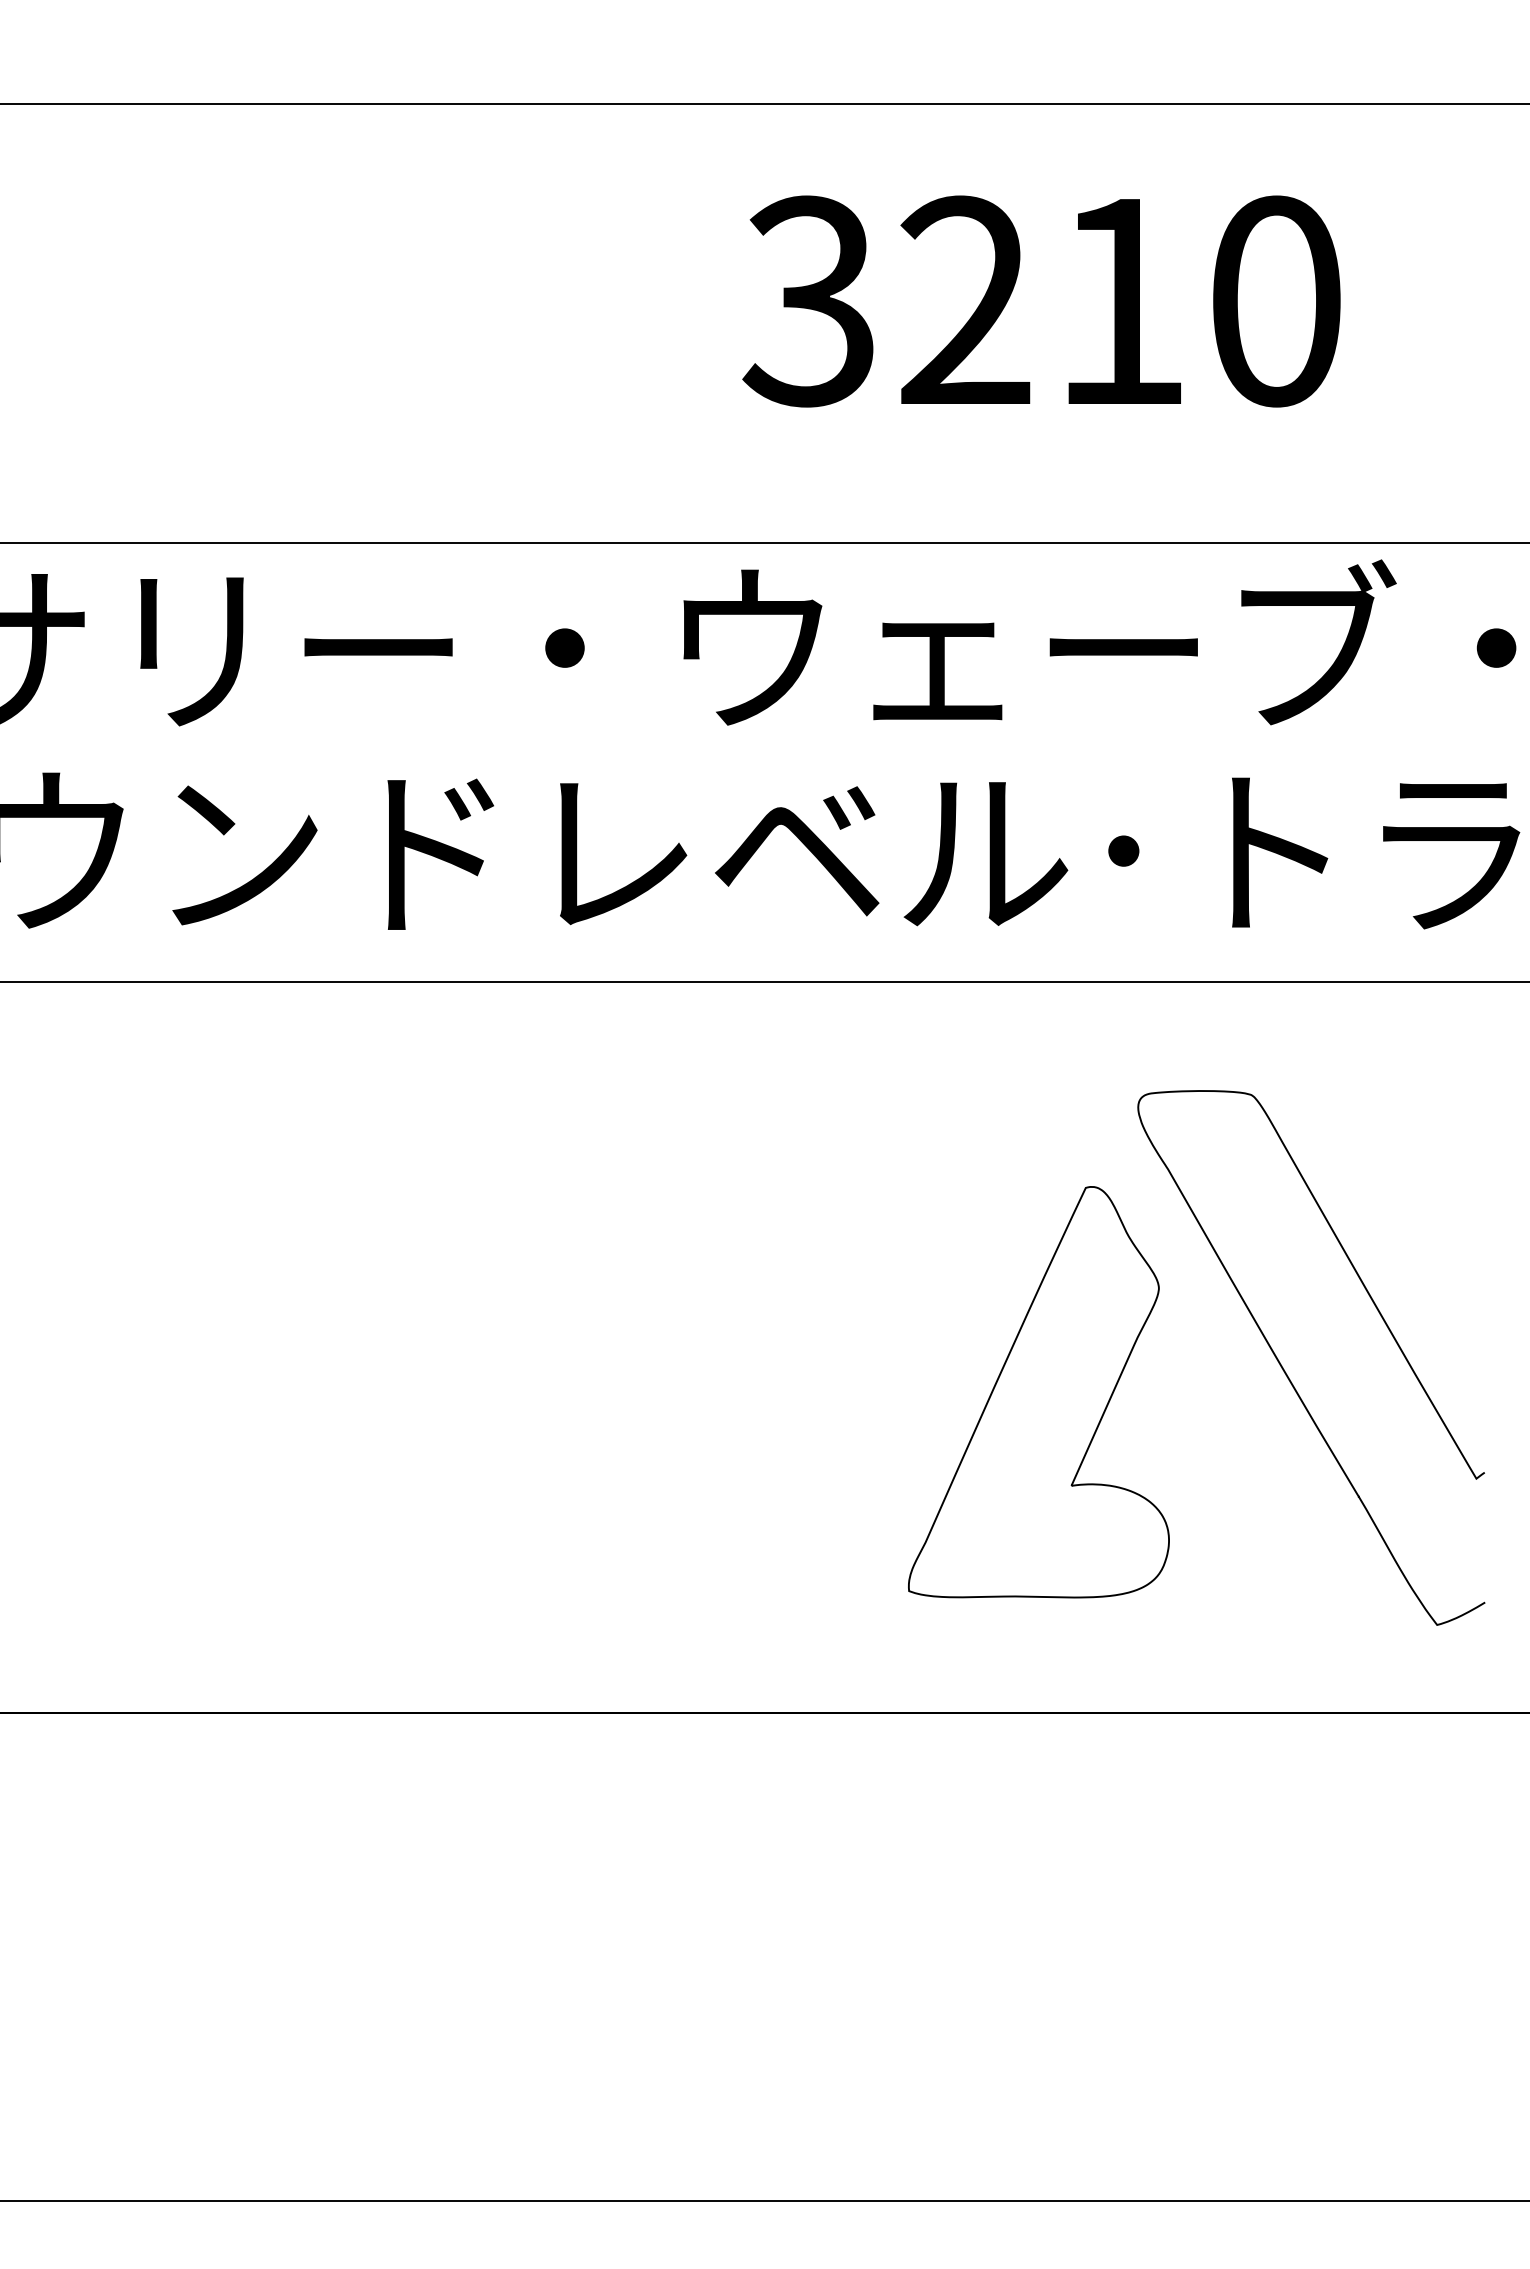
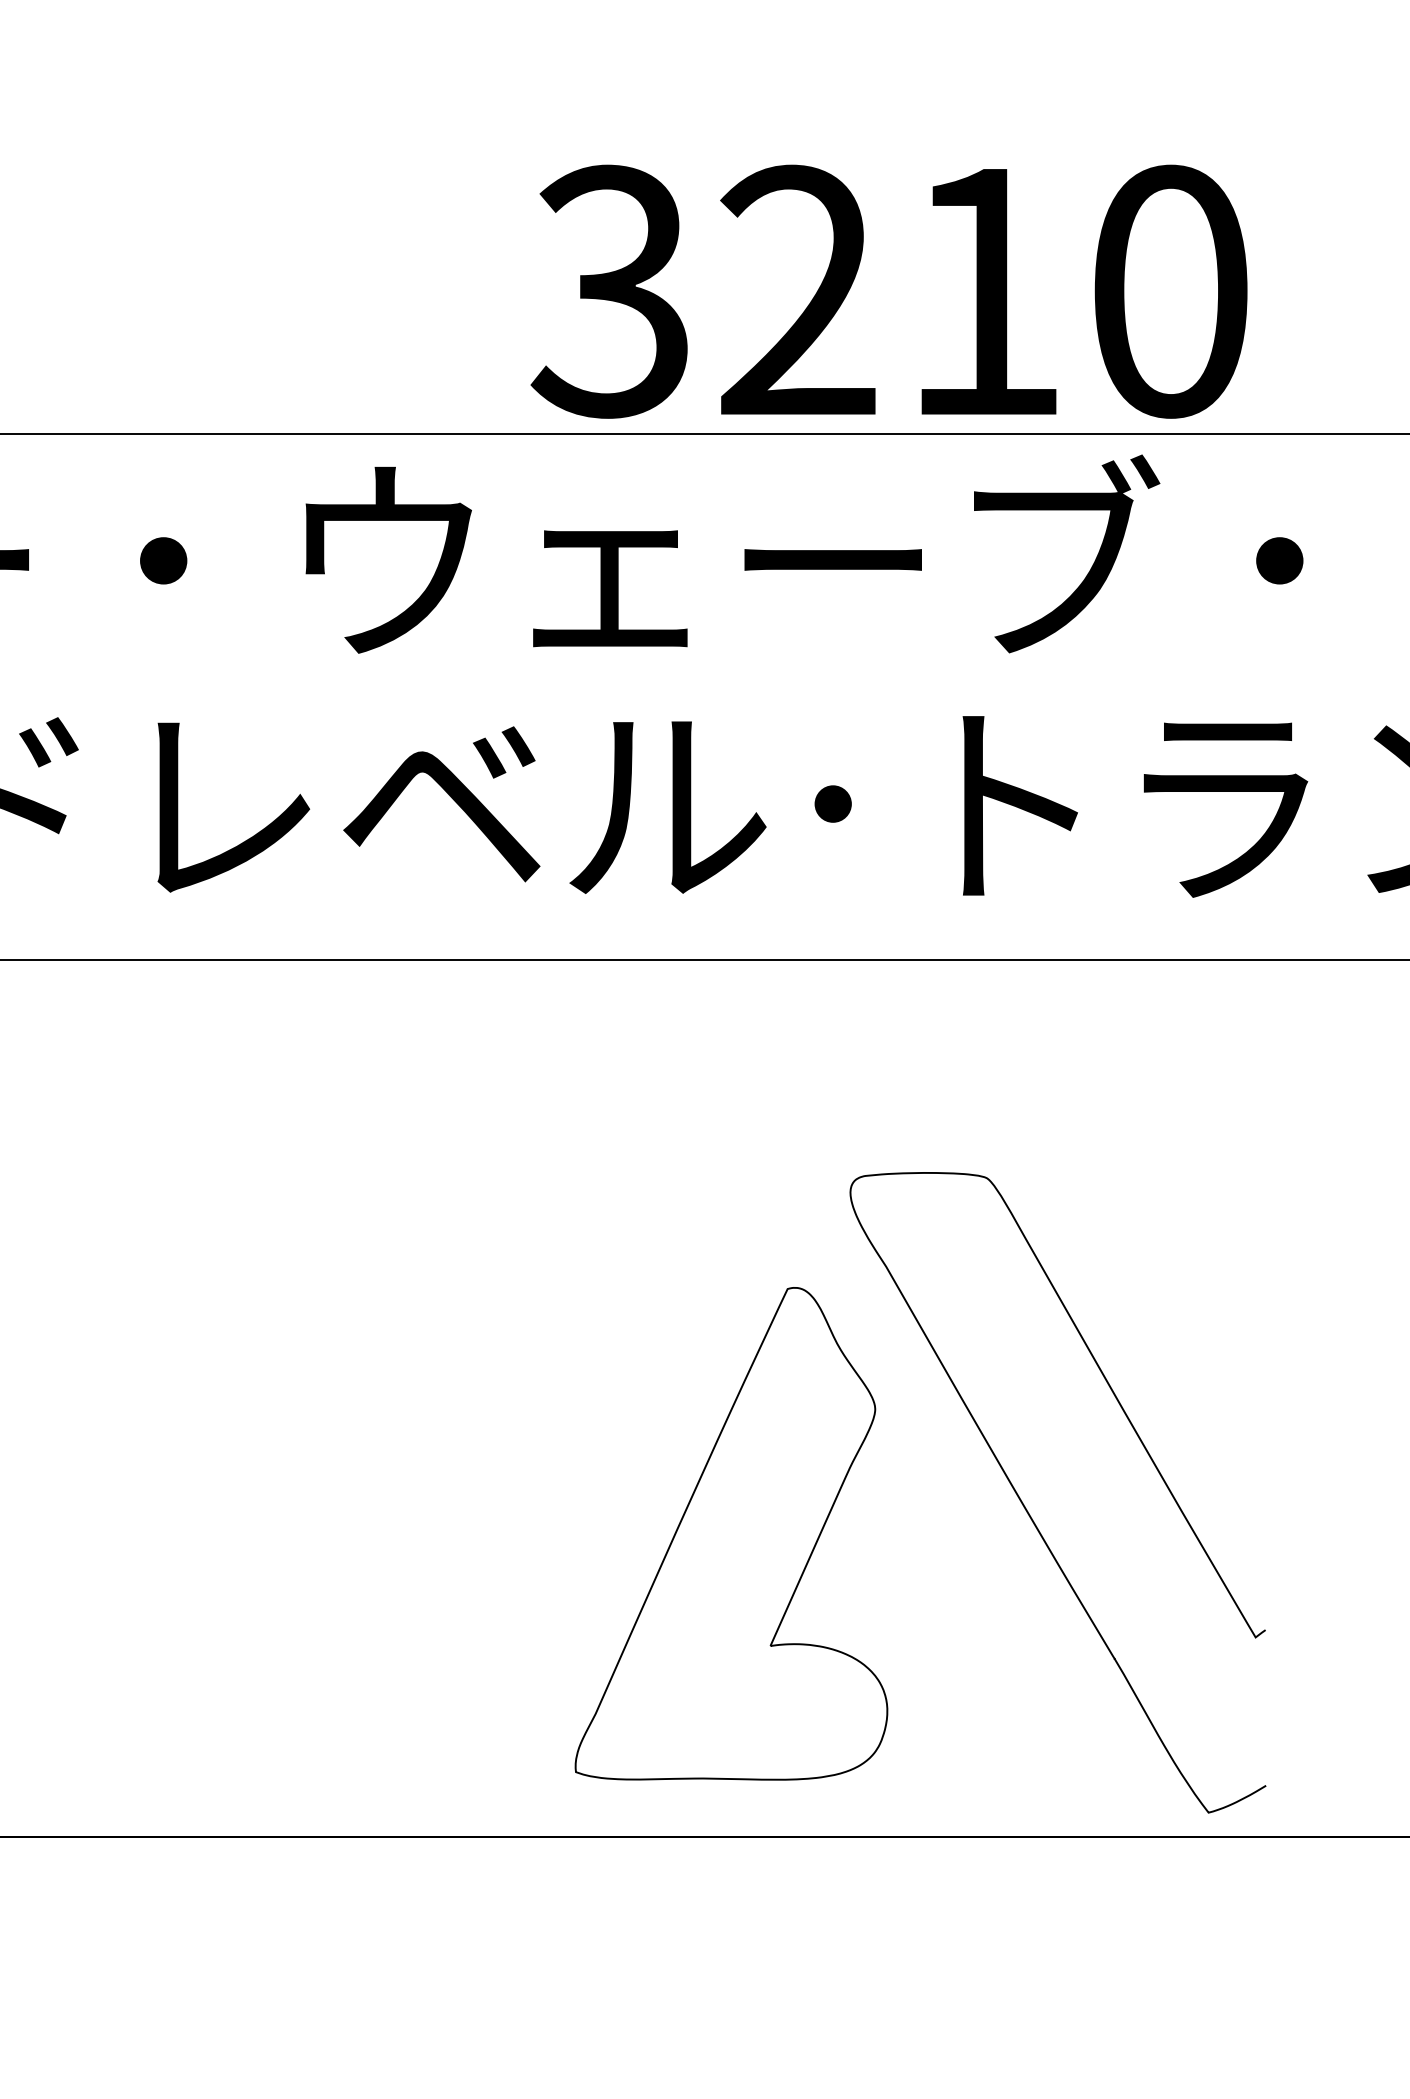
text: (1041, 301) -> (889, 291), moved
part: (1142, 1330) -> (855, 1459), moved

